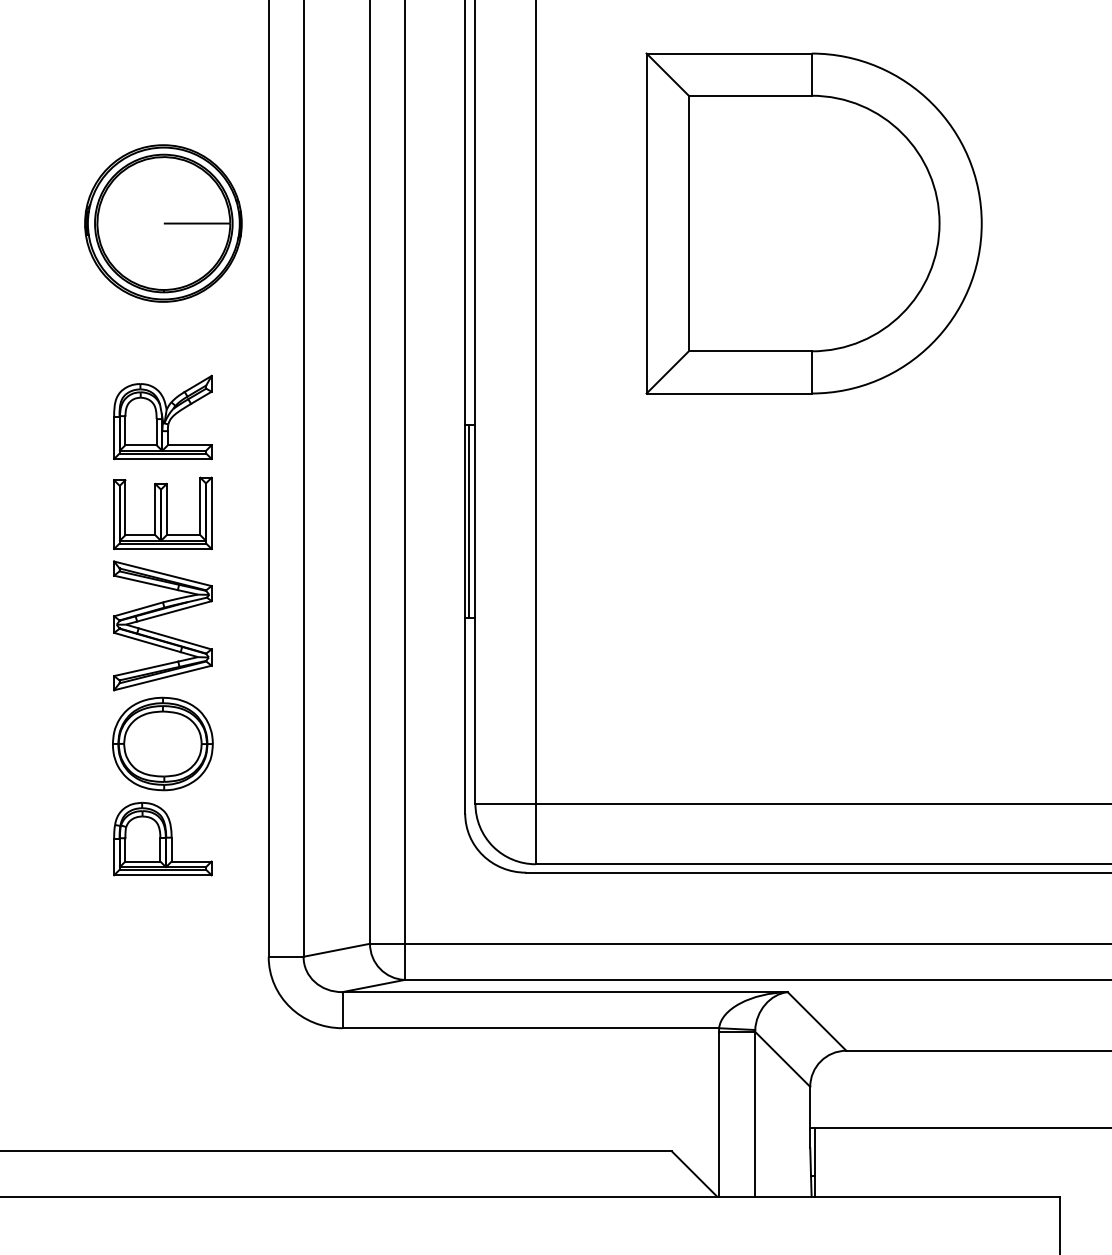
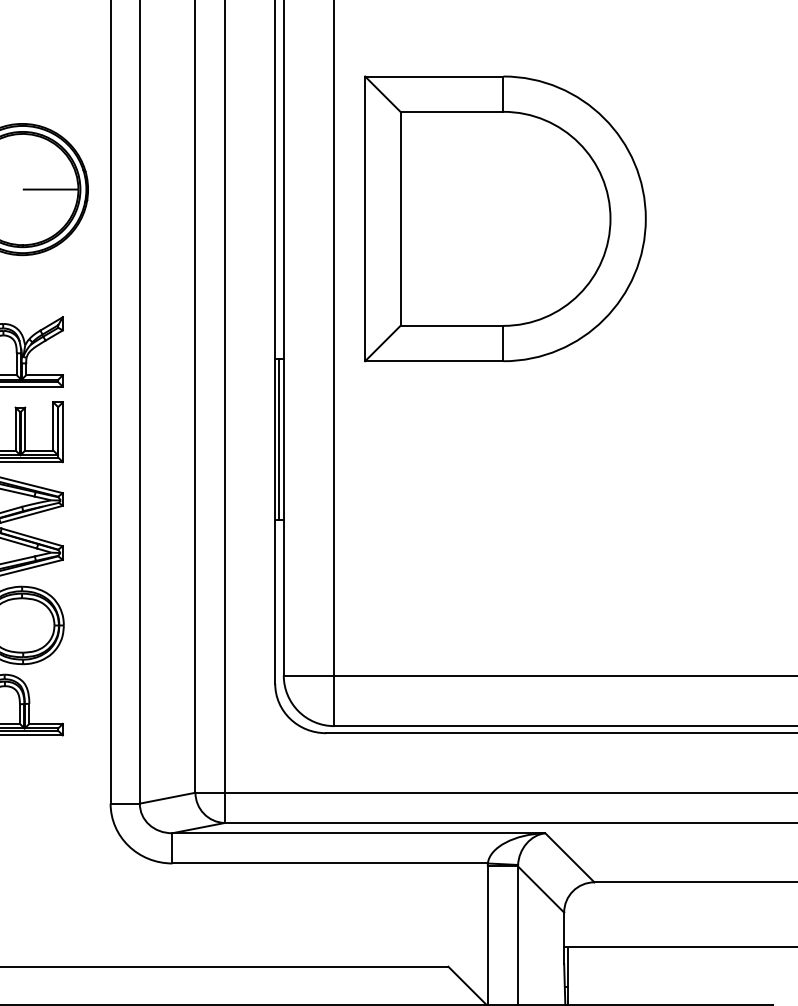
part: (813, 223) -> (504, 218), moved

